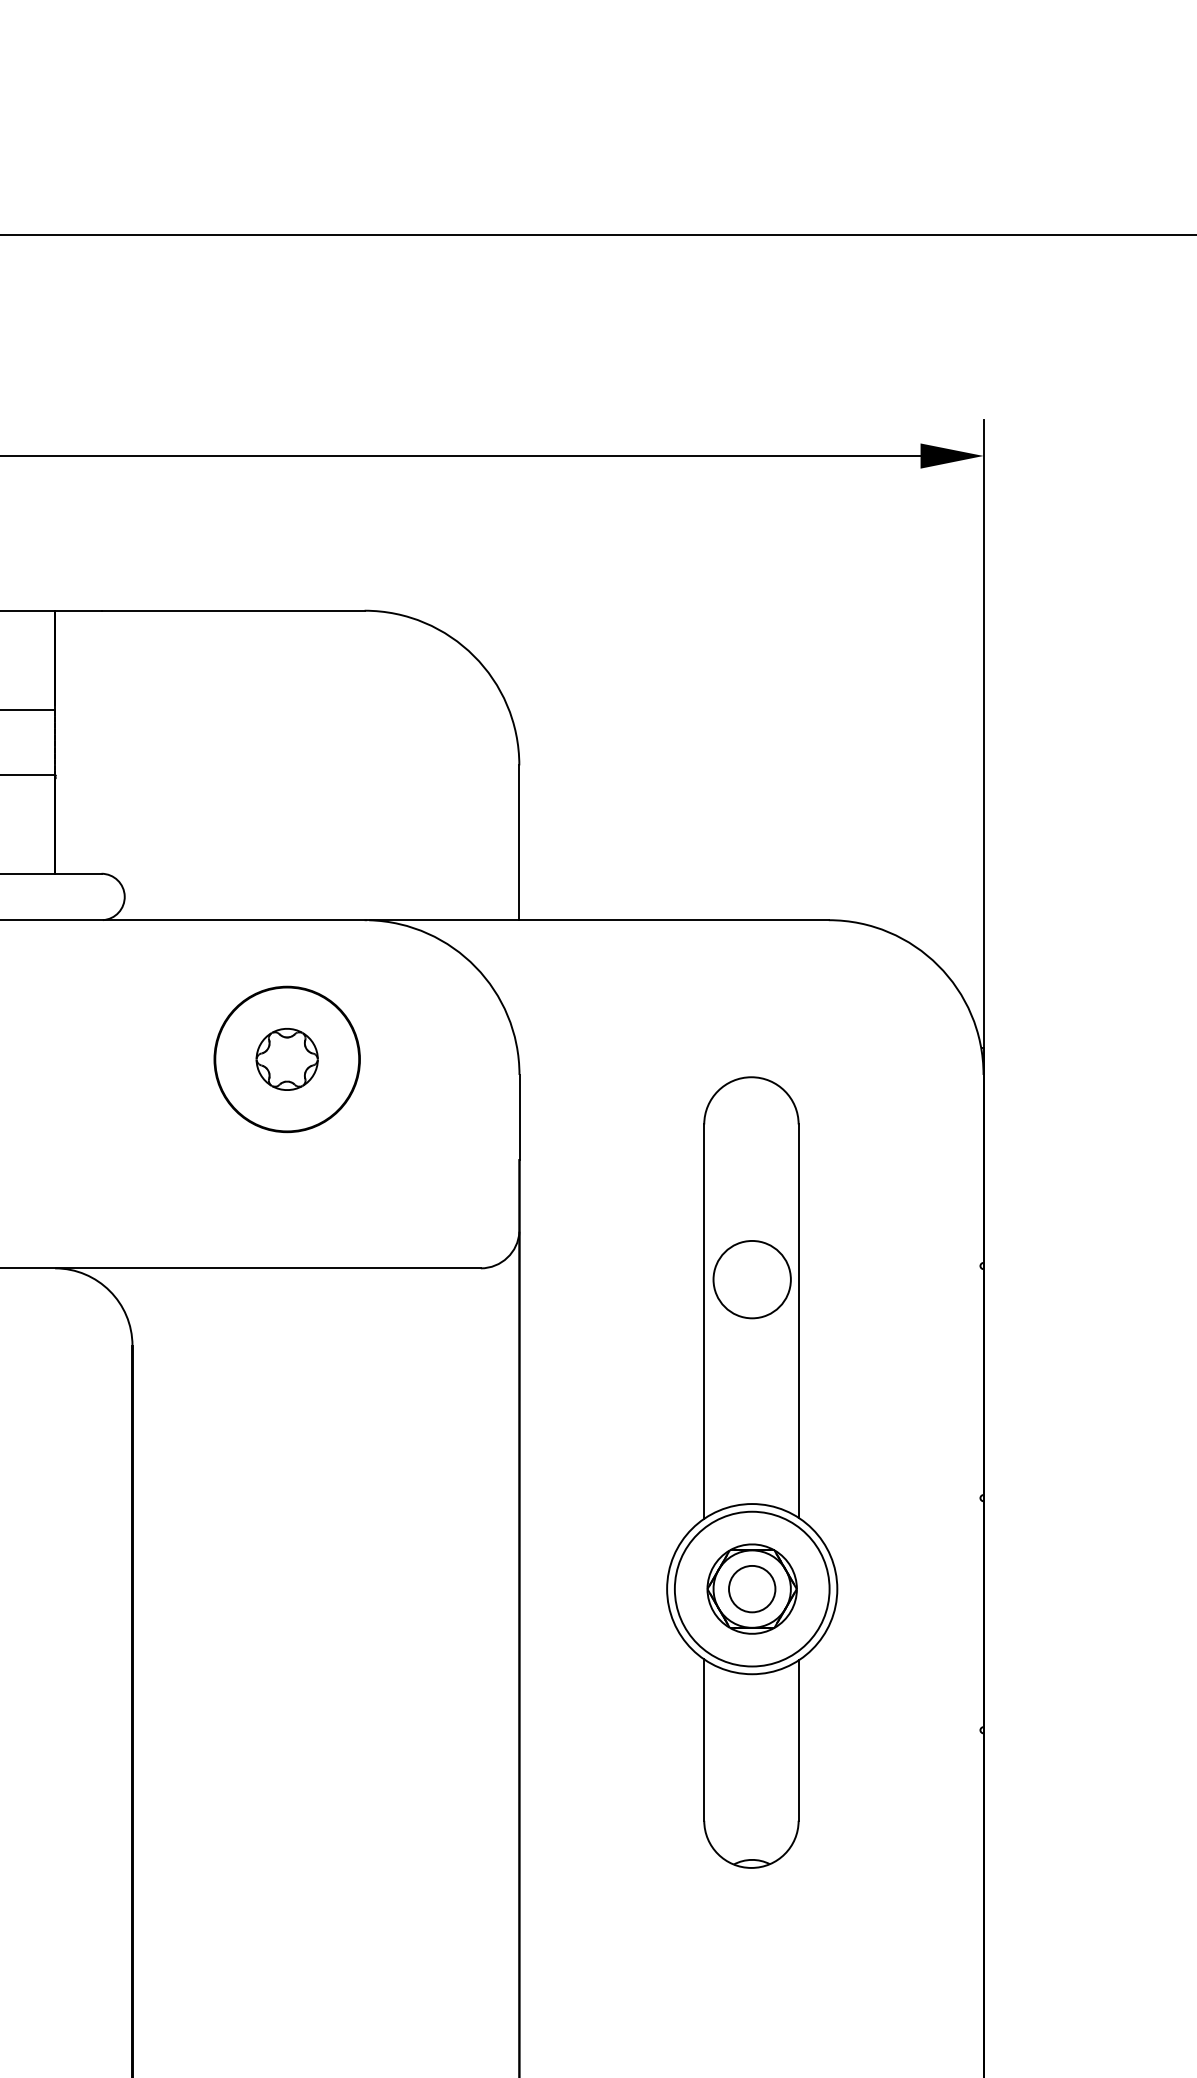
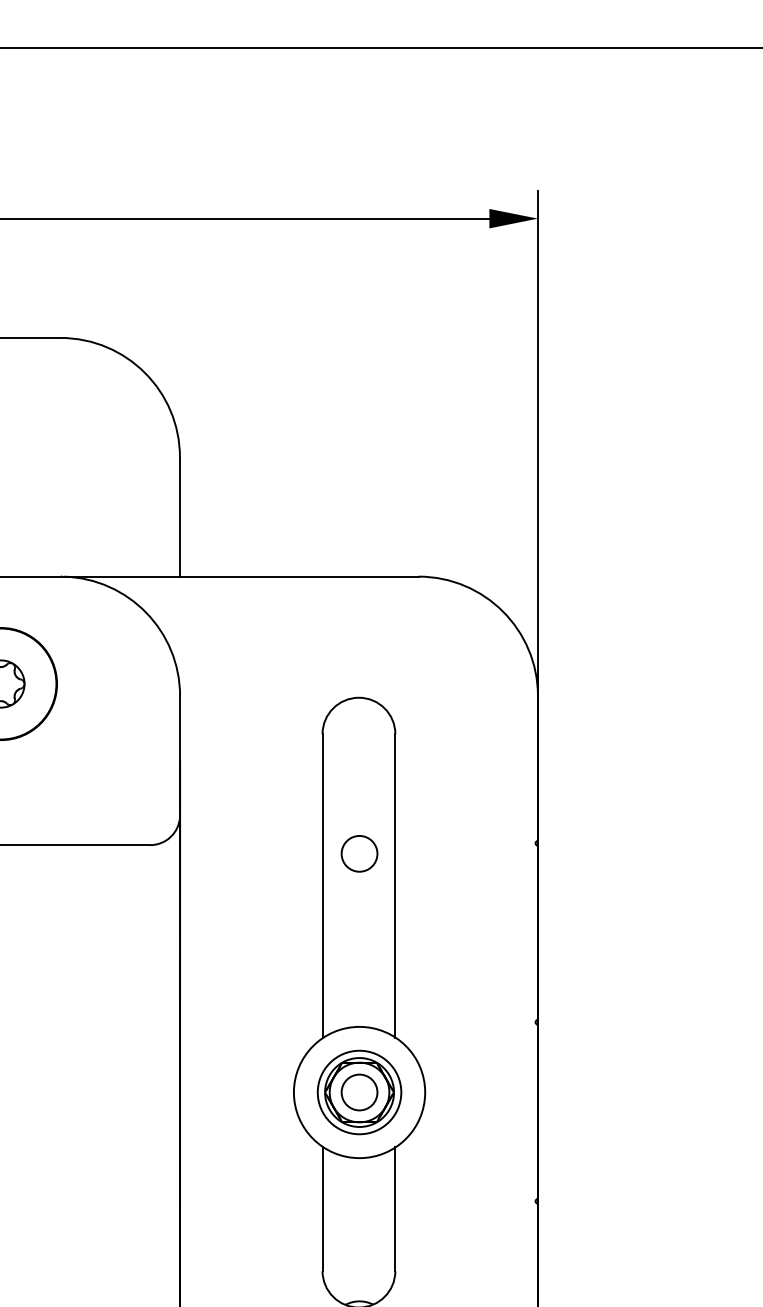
circle: (751, 1279) -> (359, 853), size x0.6
circle: (751, 1588) -> (359, 1092), size x0.7

